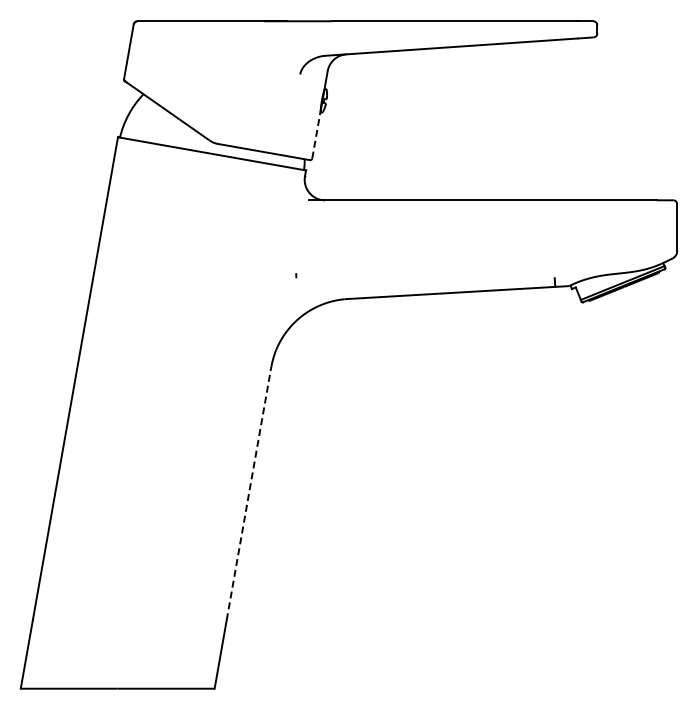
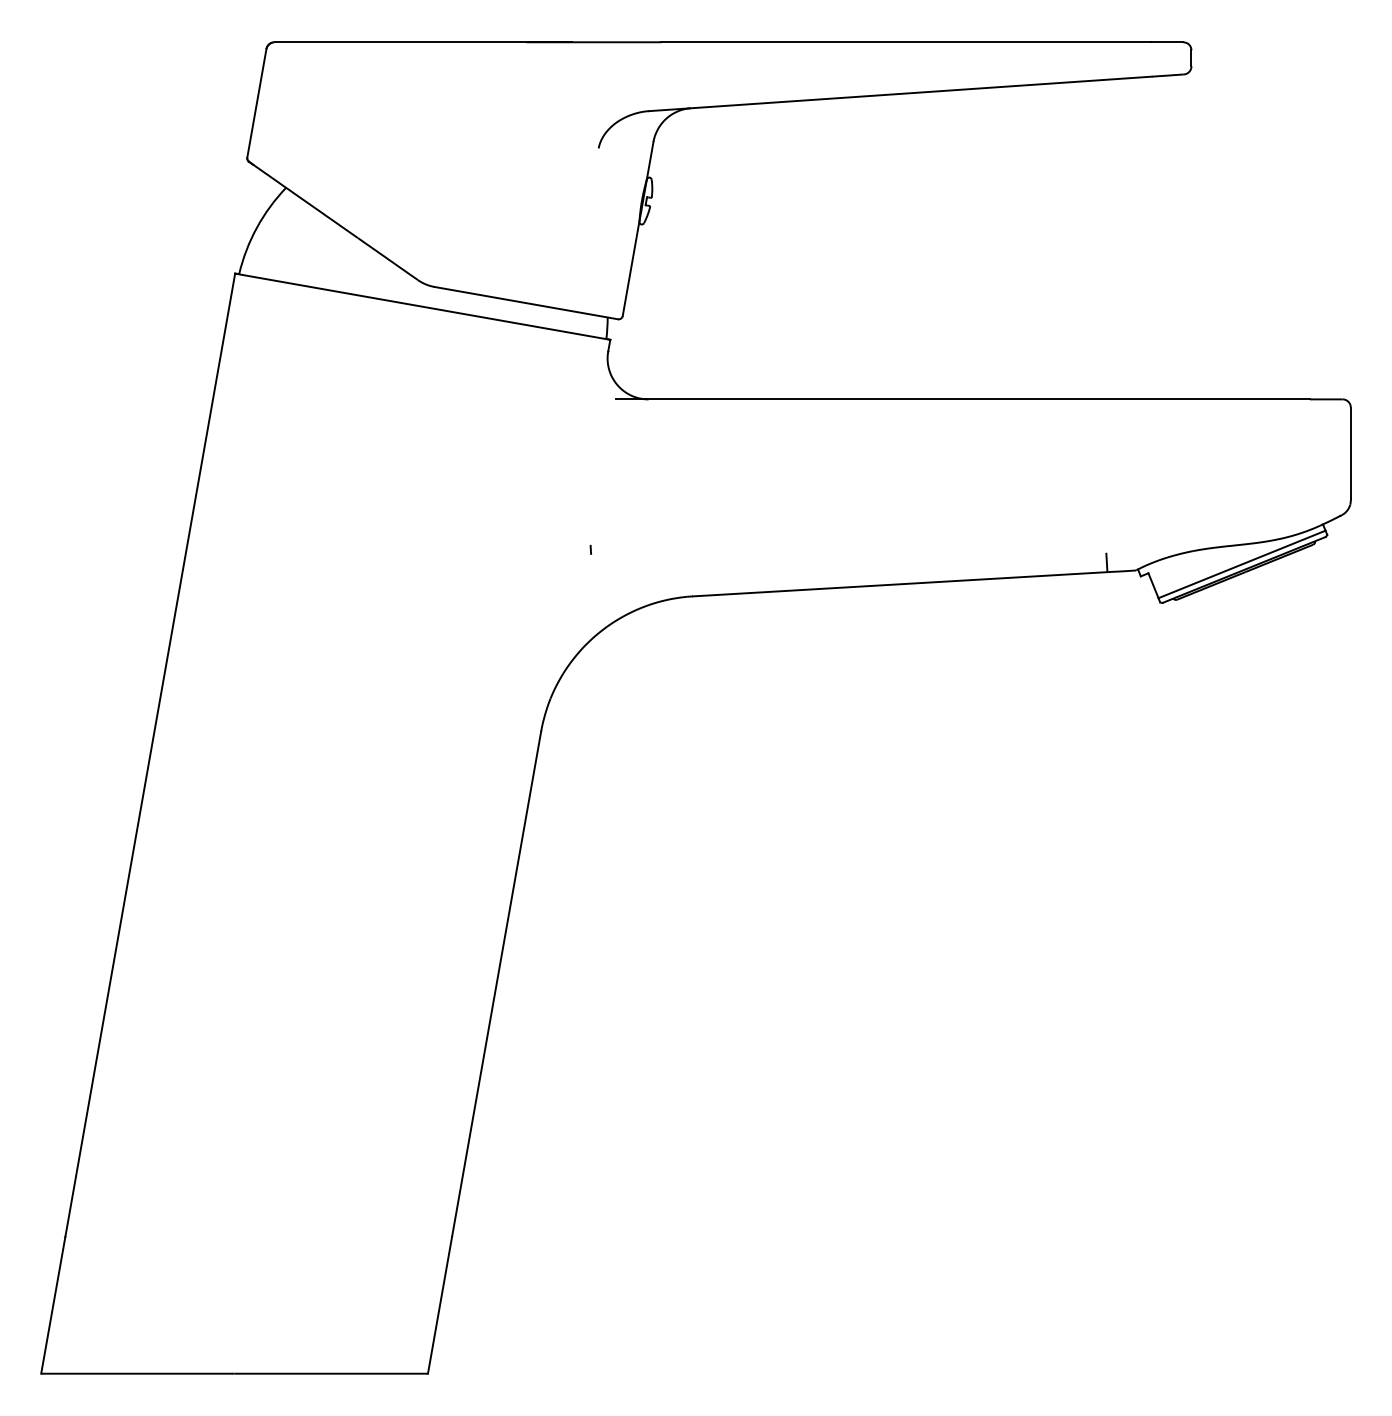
line: (316, 134) -> (631, 268), dashed -> solid
line: (249, 493) -> (497, 984), dashed -> solid

